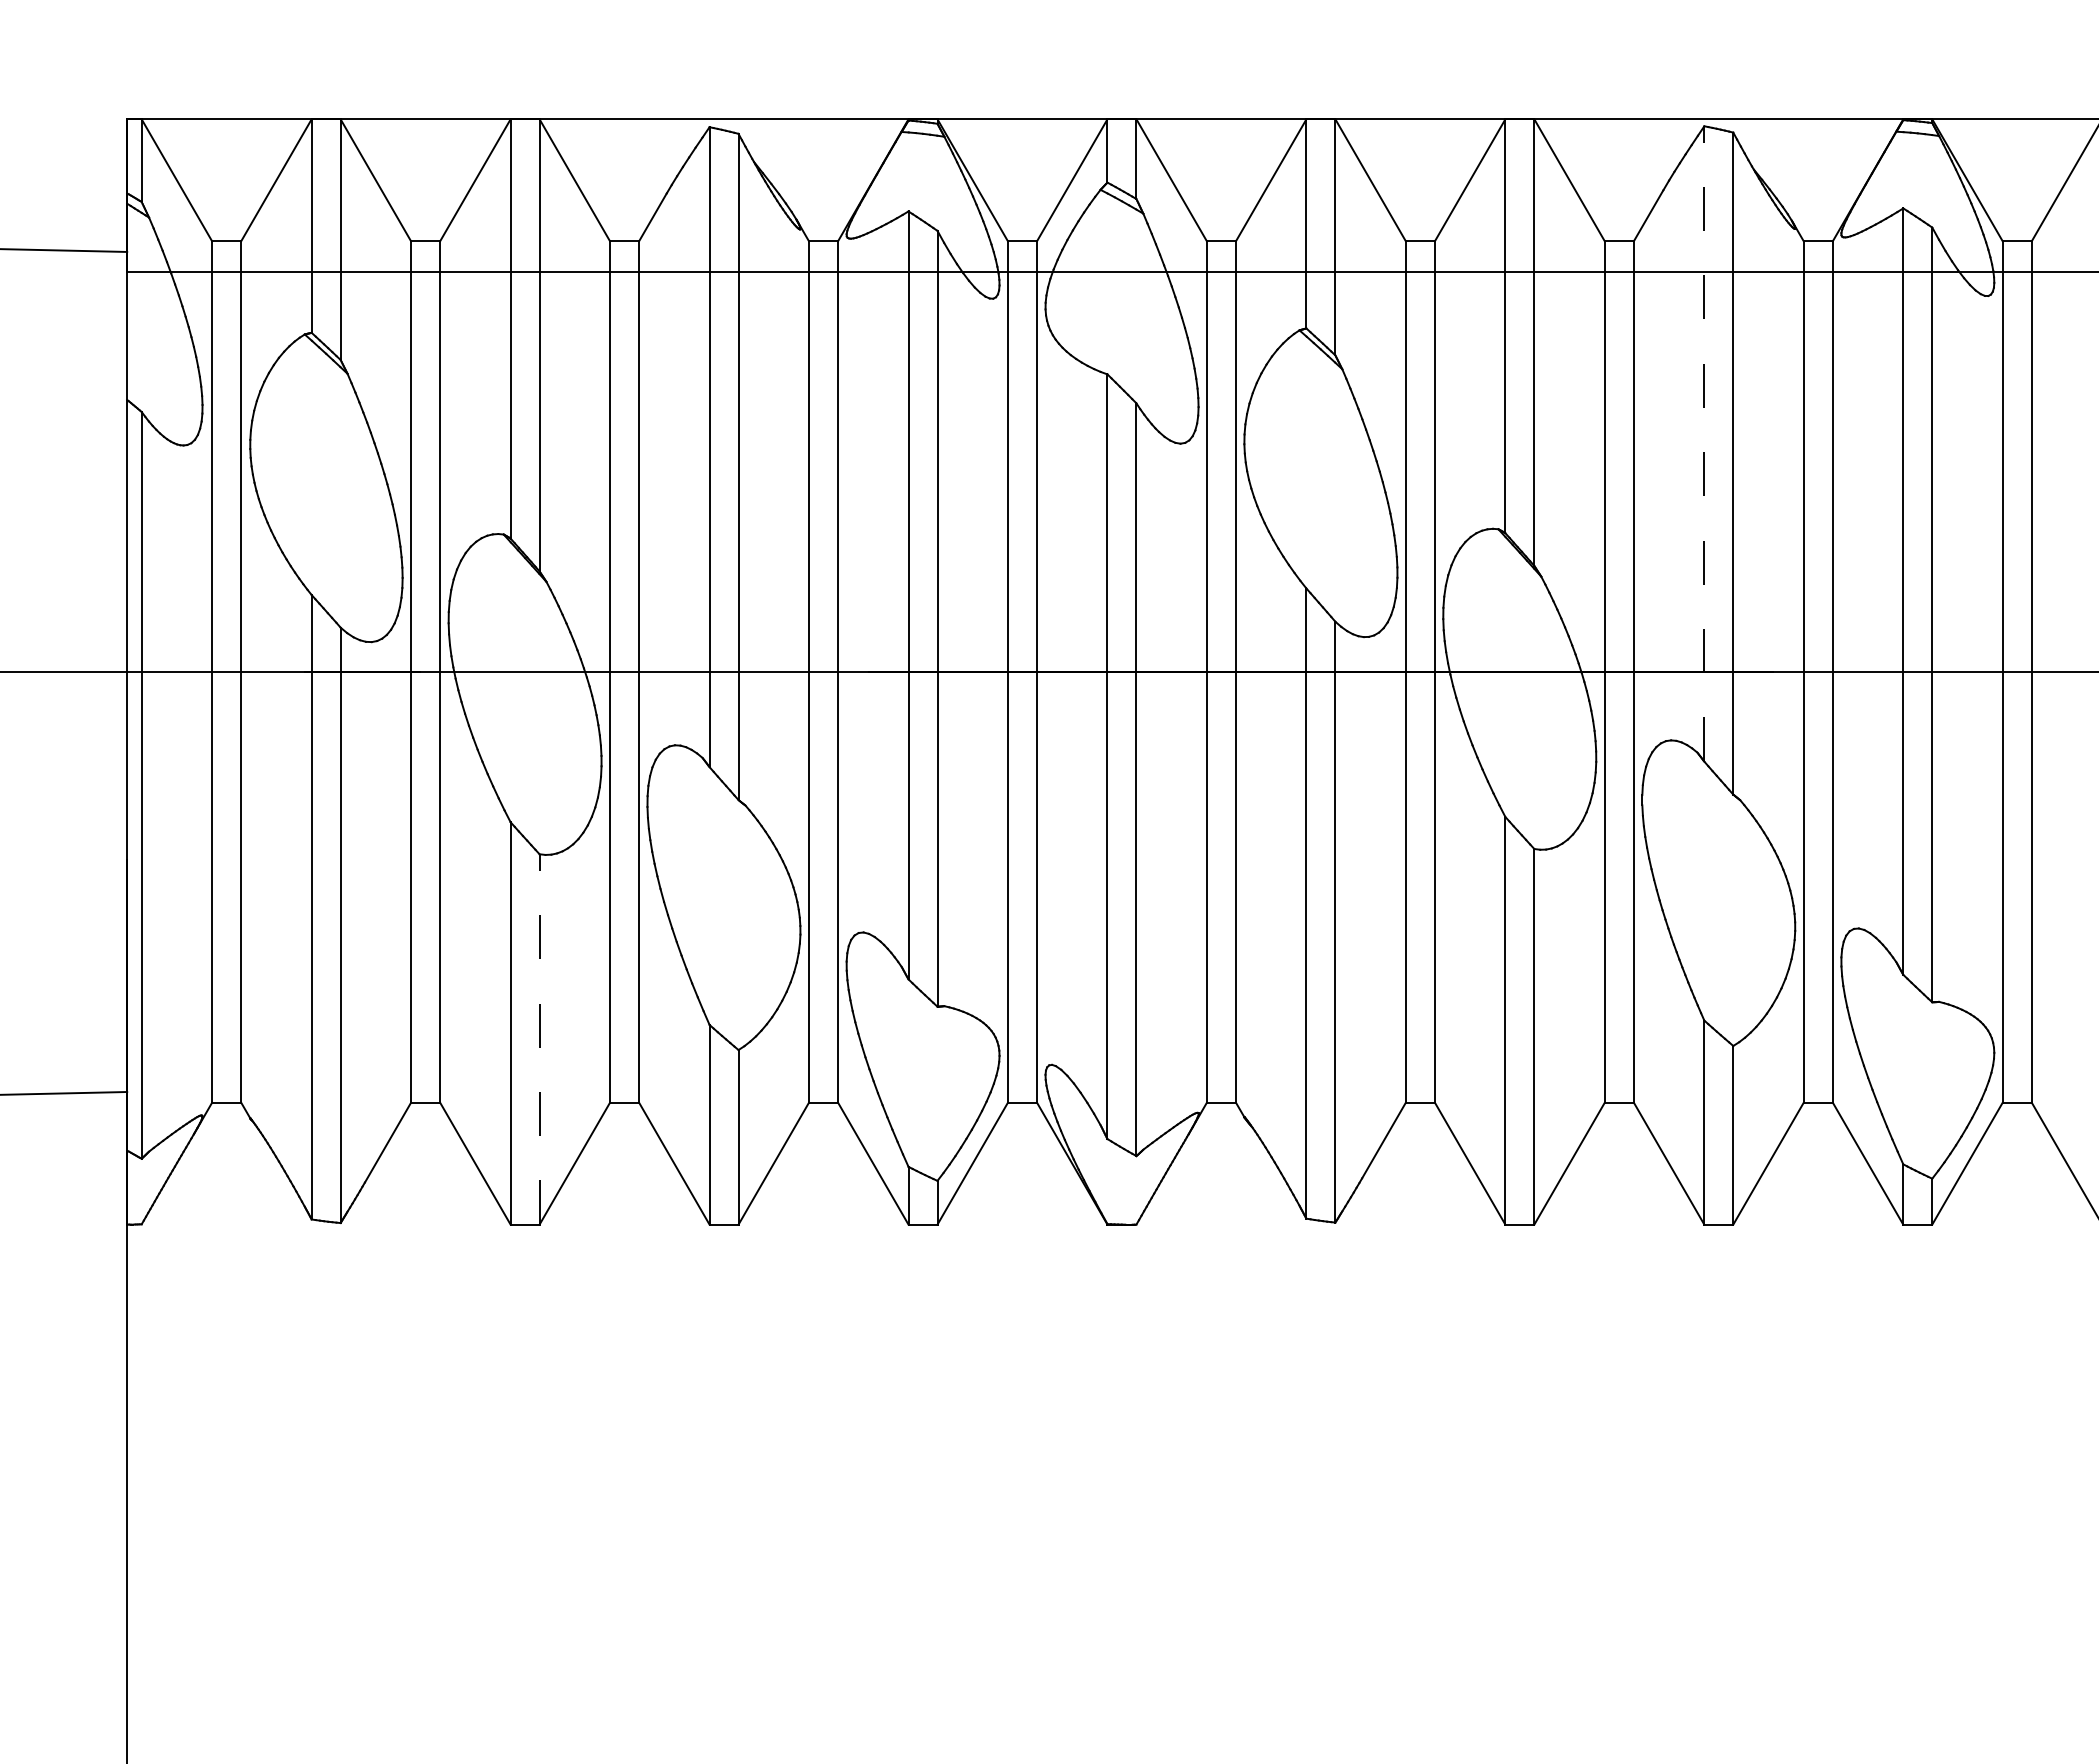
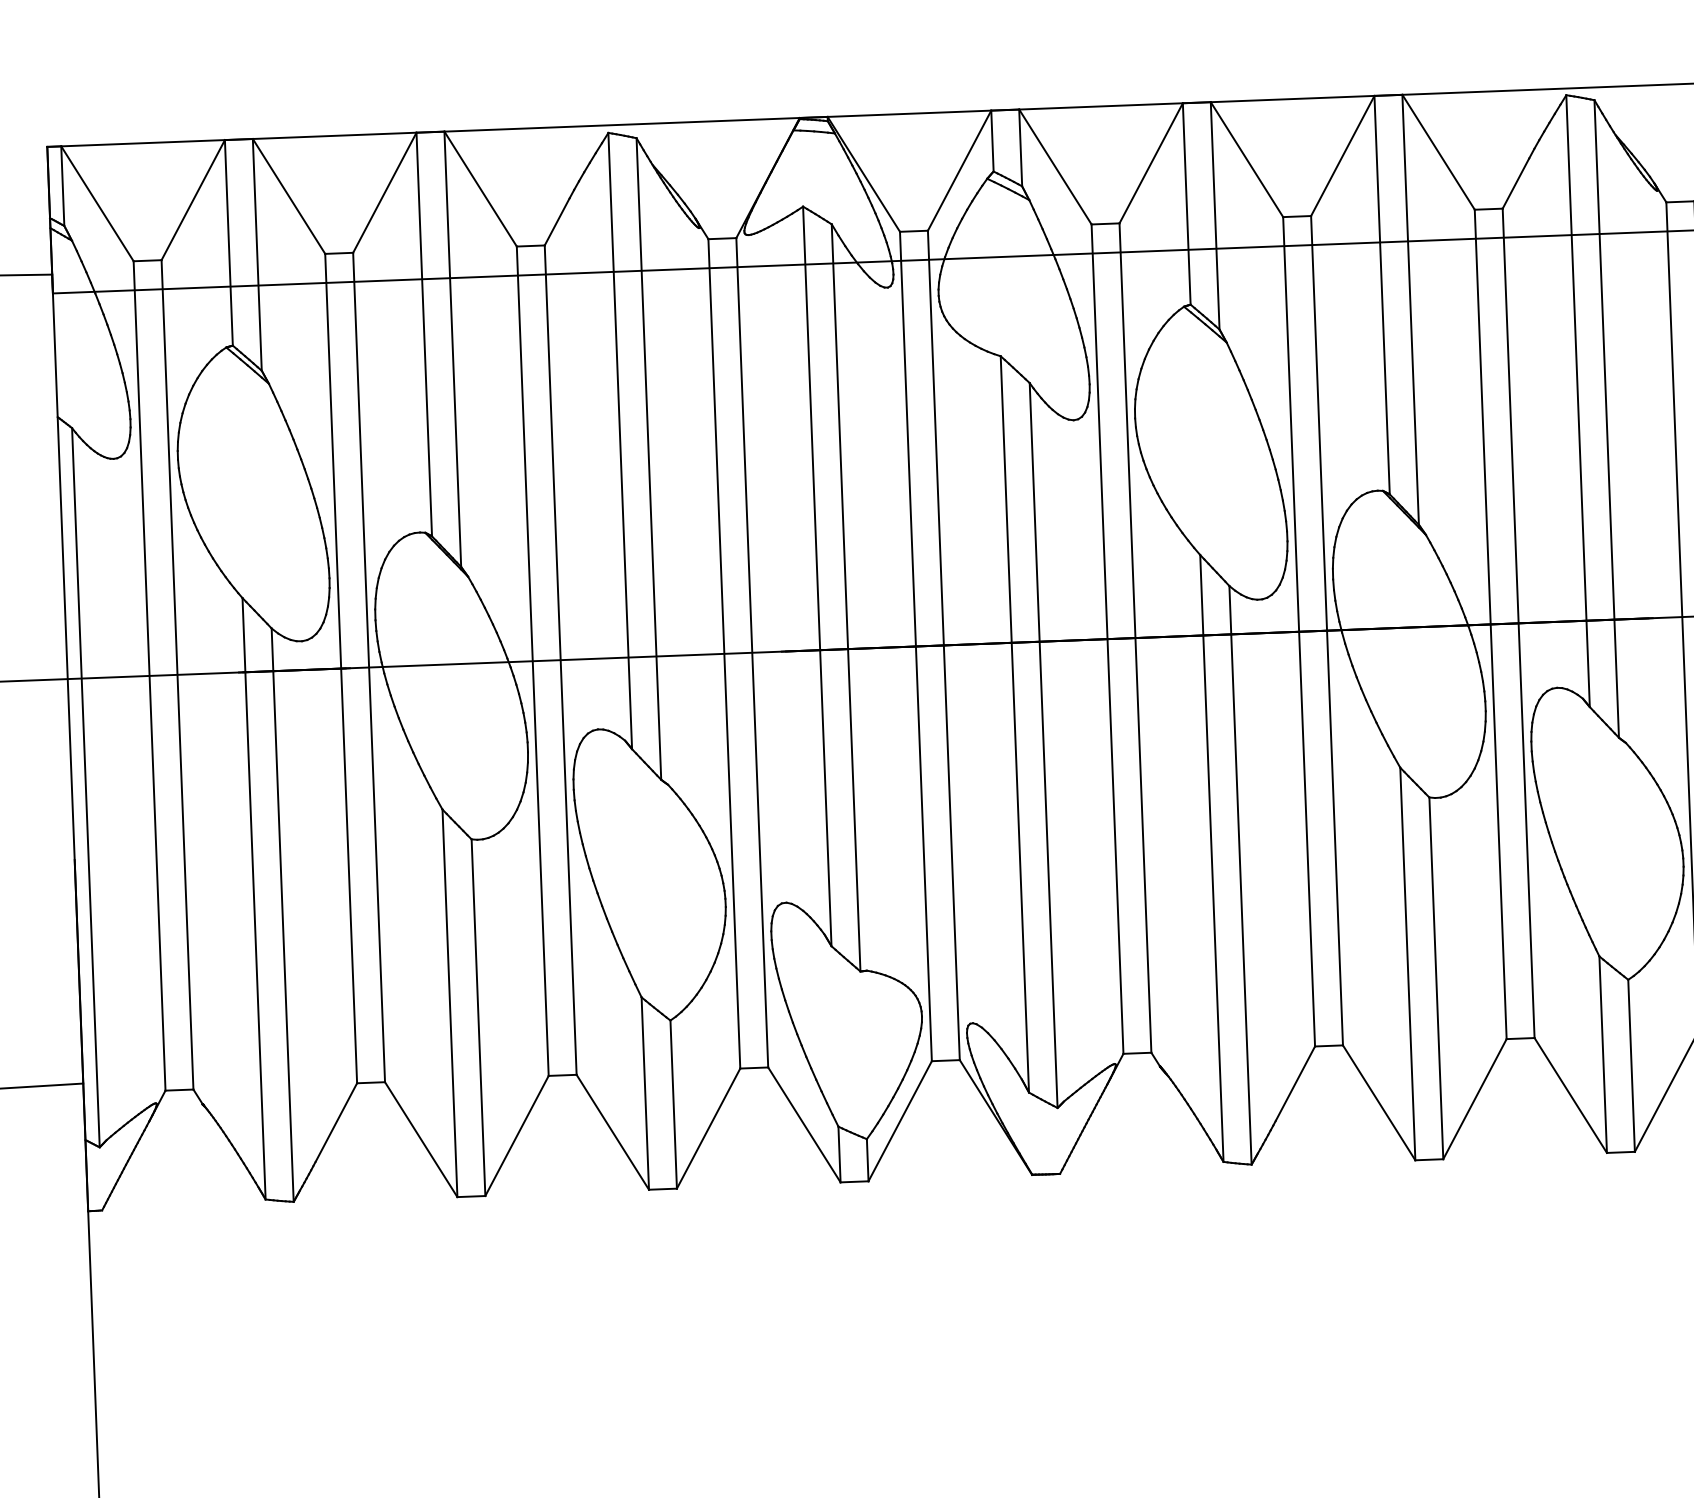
line: (1704, 443) -> (1578, 400), dashed -> solid
line: (539, 1038) -> (478, 1016), dashed -> solid

